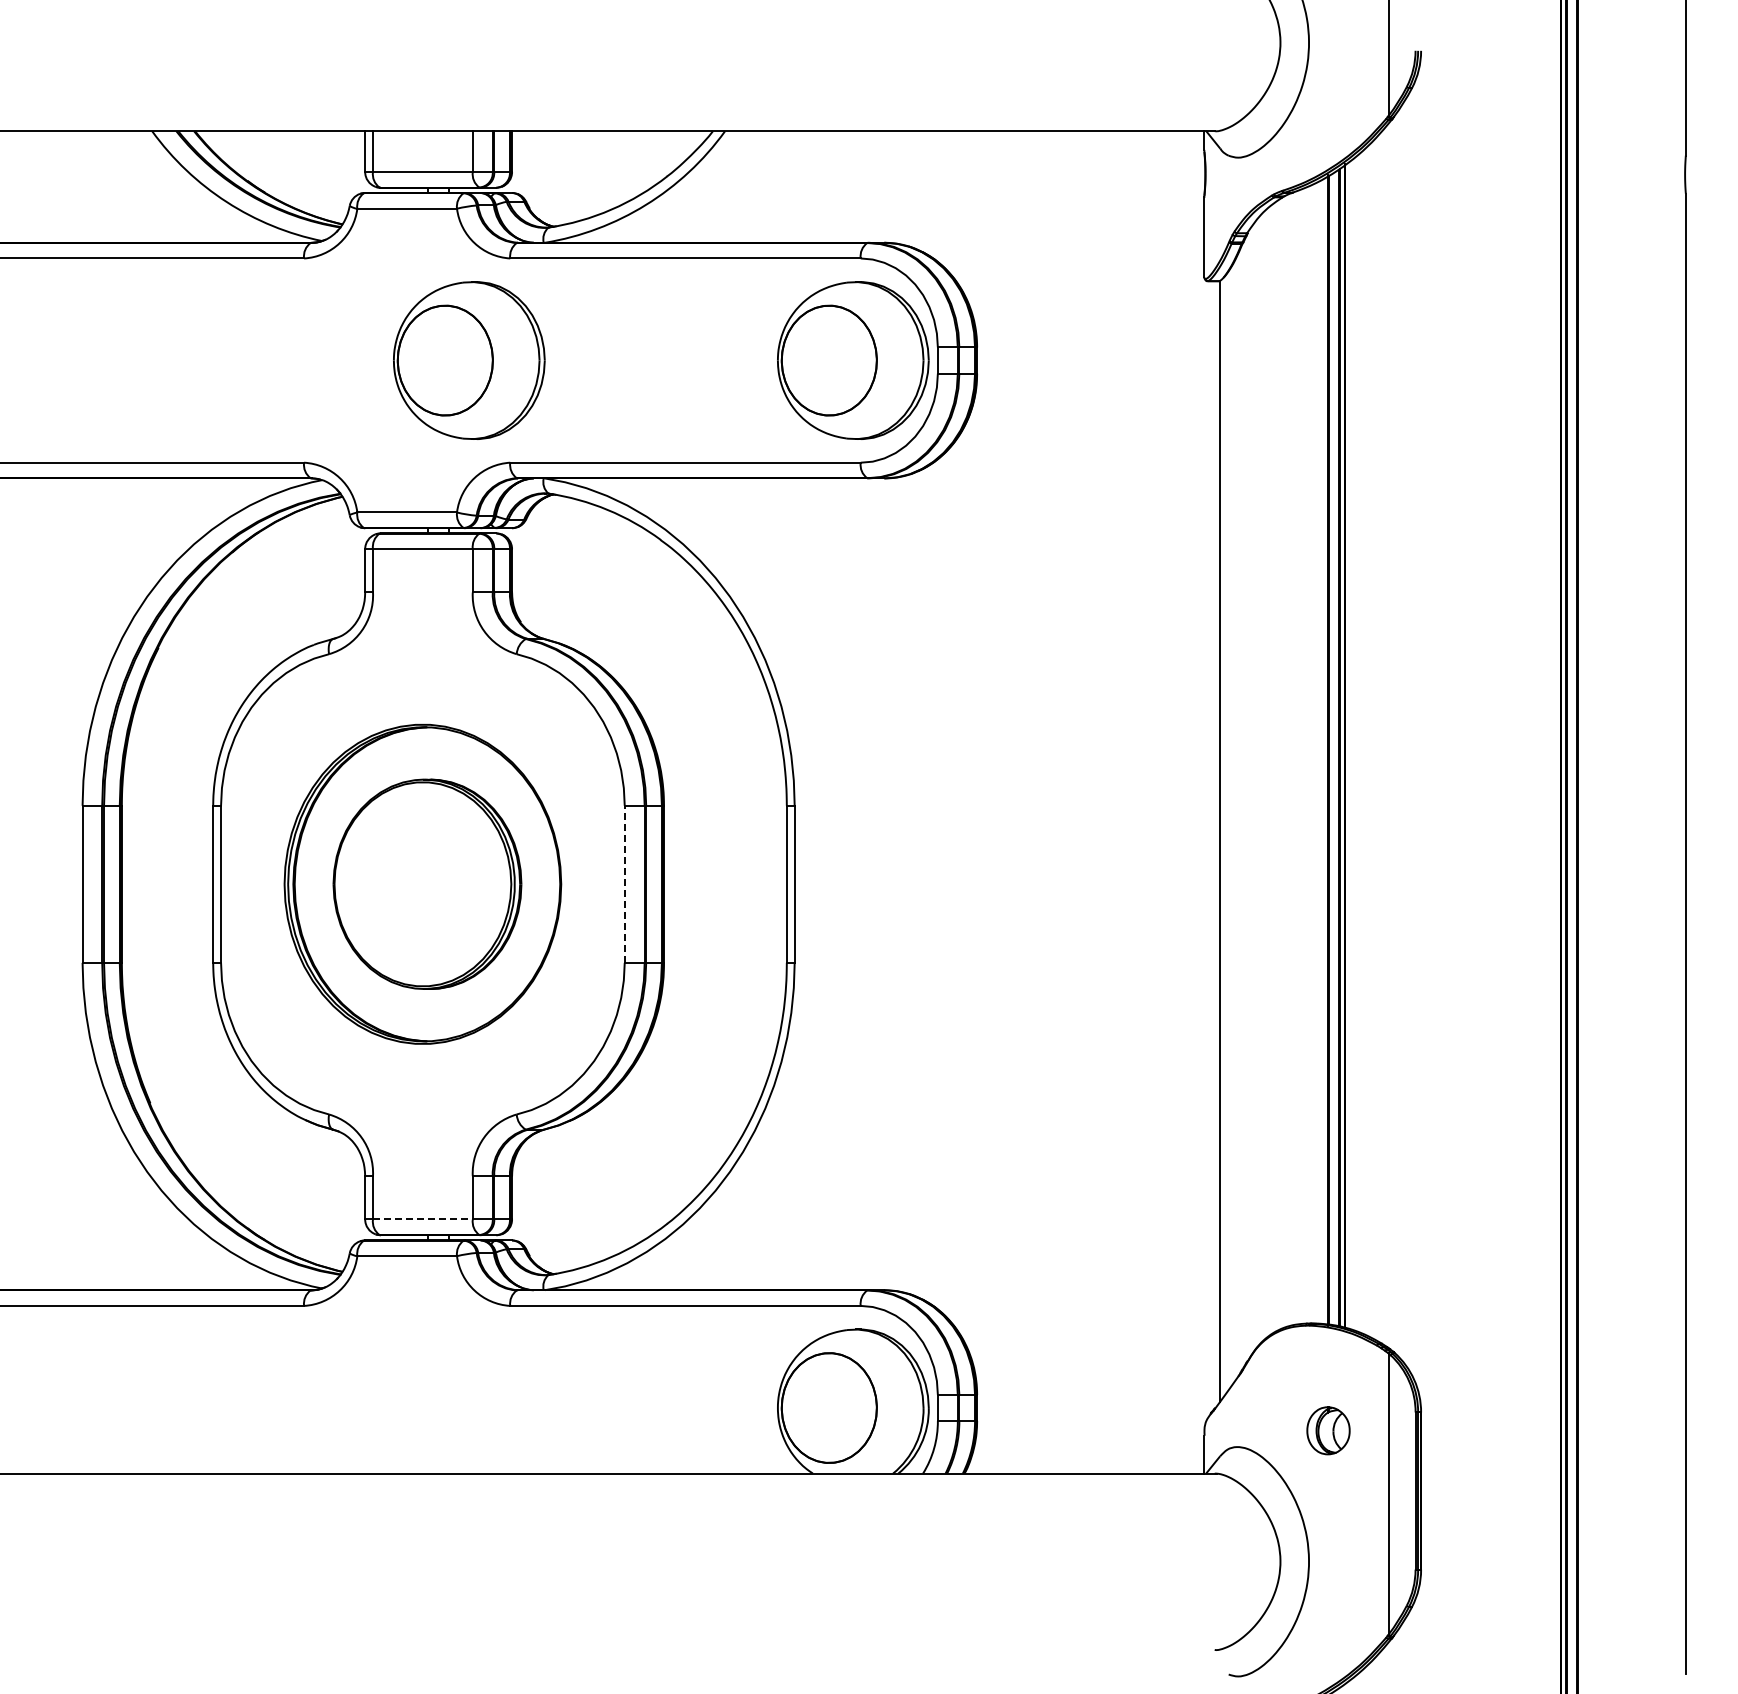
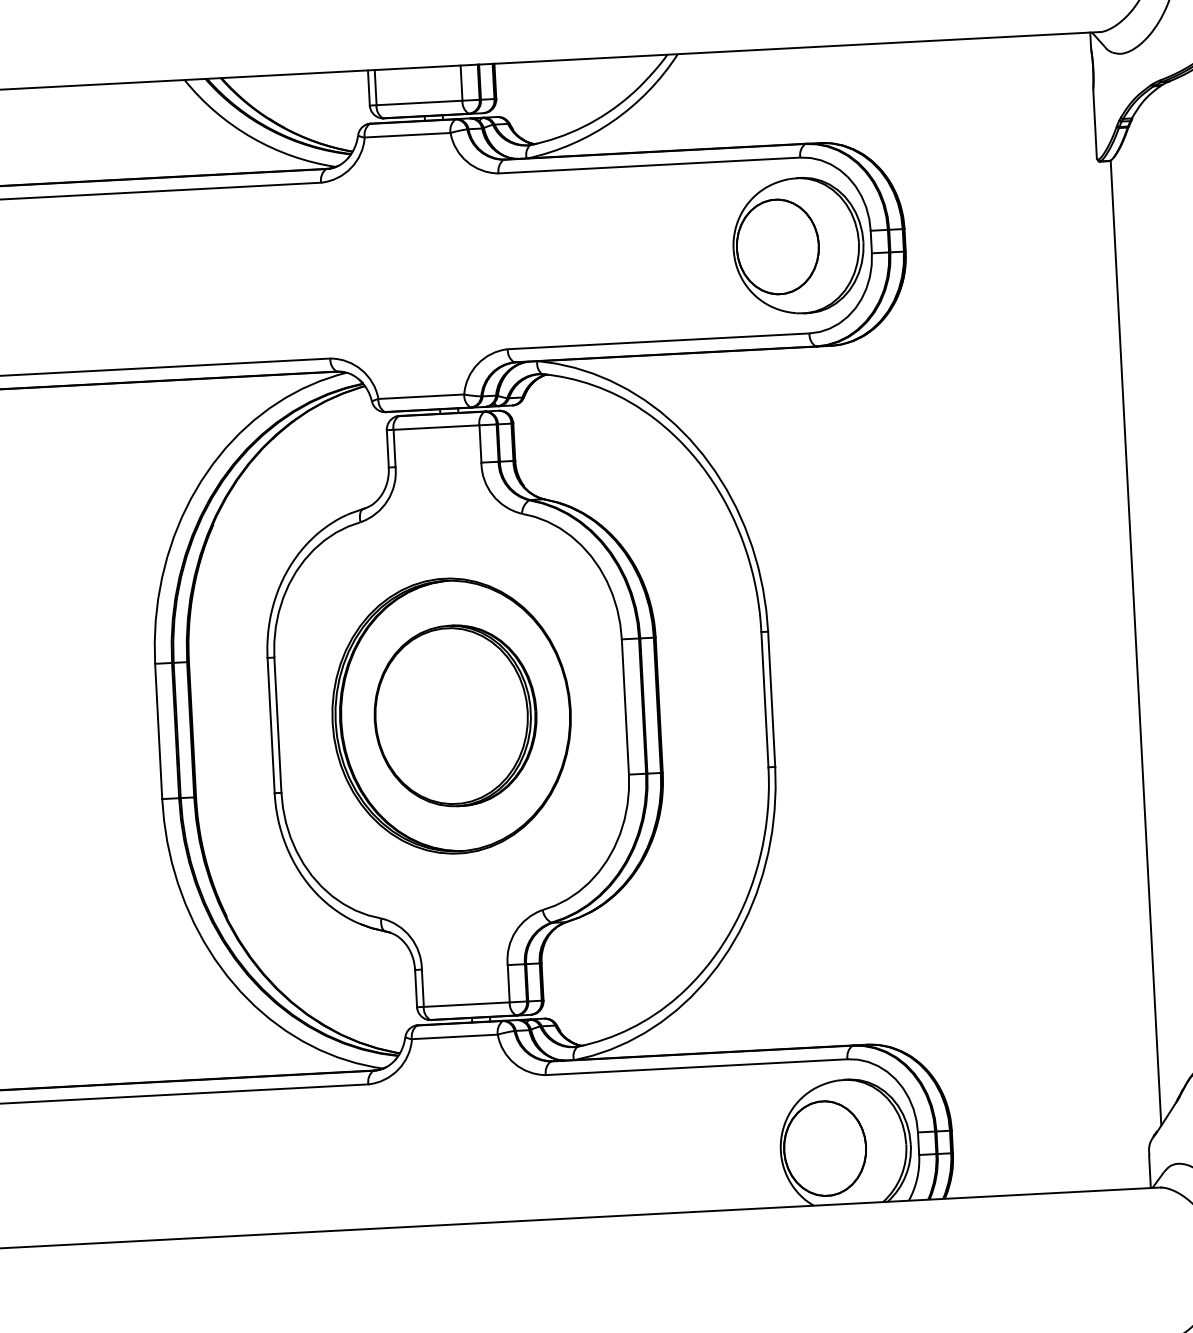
part: (469, 360) -> (468, 263), removed
line: (624, 884) -> (625, 707), dashed -> solid
line: (422, 1219) -> (466, 1004), dashed -> solid

